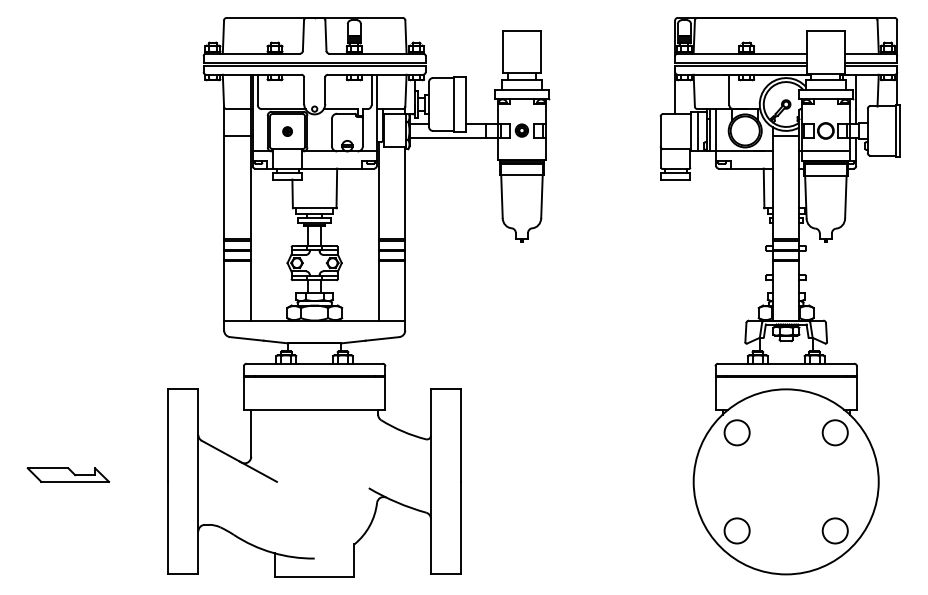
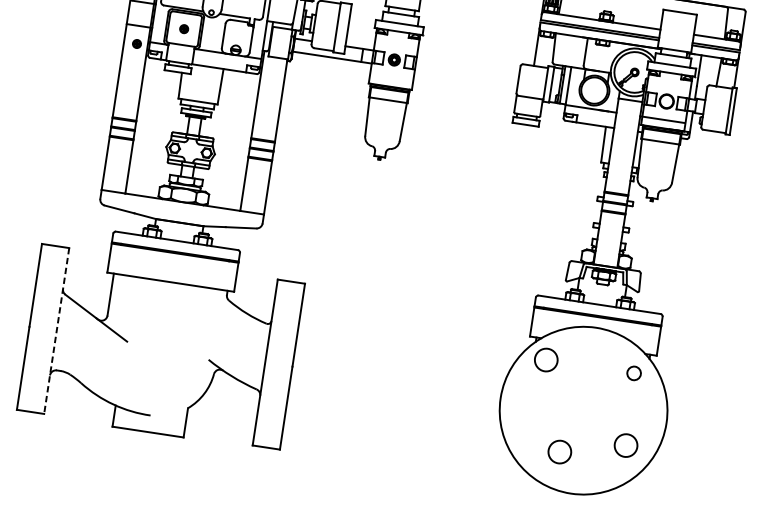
part: (238, 155) -> (136, 43), added
circle: (834, 432) -> (633, 372), size x0.6
line: (198, 481) -> (56, 330), solid -> dashed
circle: (736, 530) -> (559, 451), moved
circle: (834, 530) -> (625, 445), moved

